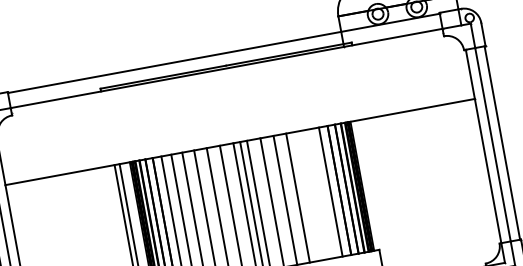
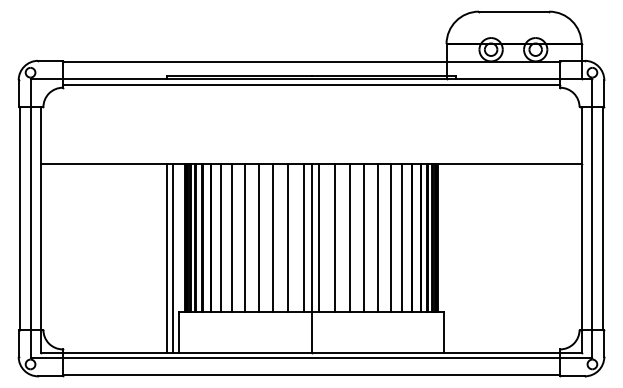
line: (227, 73) -> (311, 84), added
line: (320, 193) -> (390, 237), added
line: (310, 195) -> (378, 237), added

